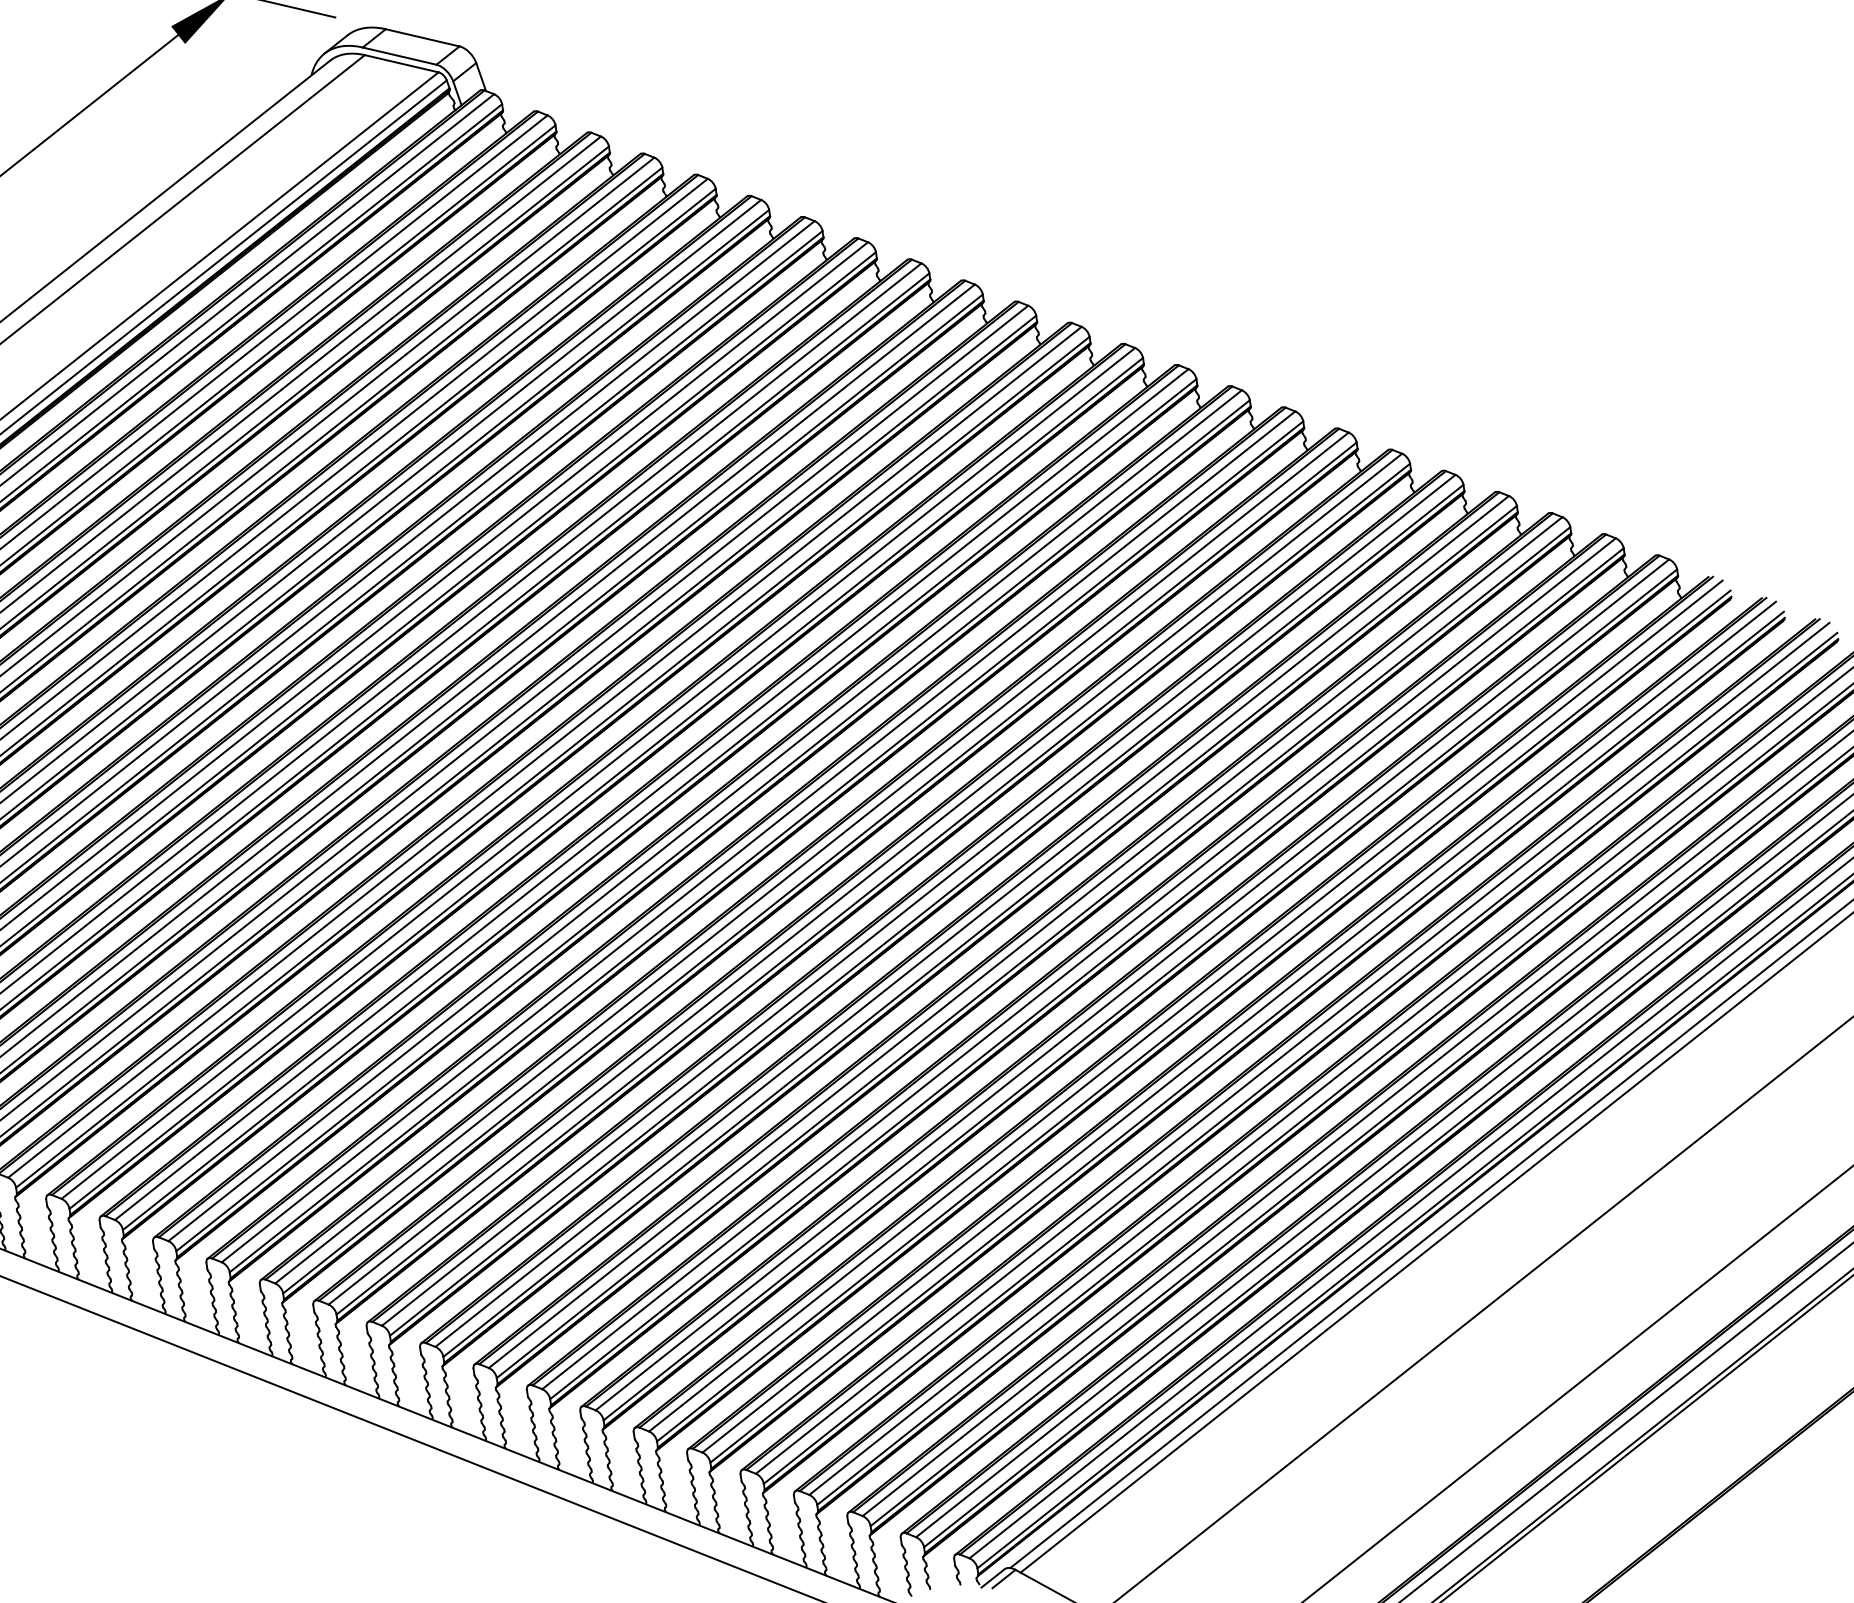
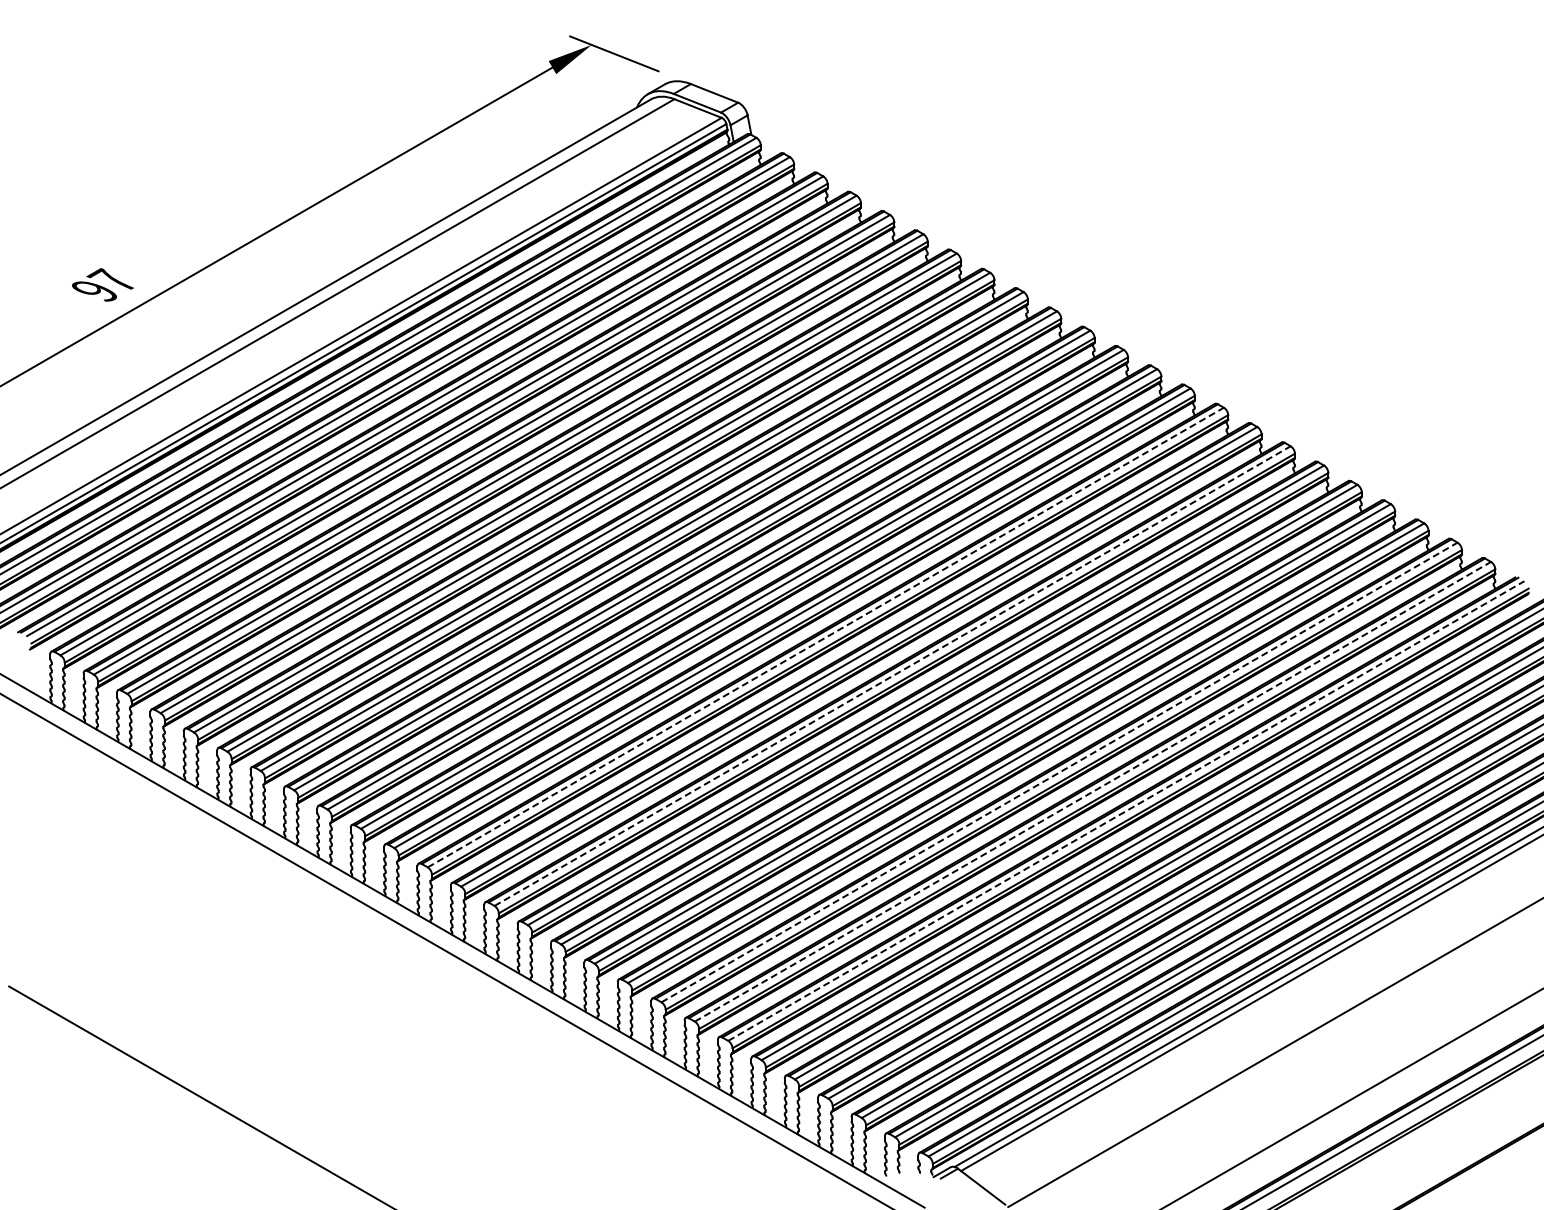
line: (704, 815) -> (825, 637), solid -> dashed
line: (811, 858) -> (892, 676), solid -> dashed
line: (1078, 963) -> (1059, 772), solid -> dashed
line: (1131, 984) -> (1092, 791), solid -> dashed
line: (1186, 1006) -> (1126, 811), solid -> dashed

